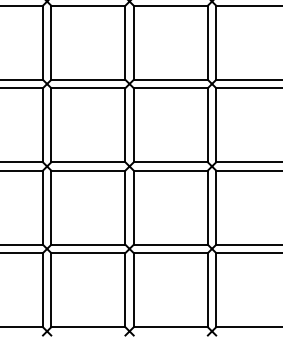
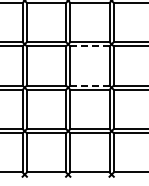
line: (169, 88) -> (89, 46), solid -> dashed
line: (169, 162) -> (89, 85), solid -> dashed

